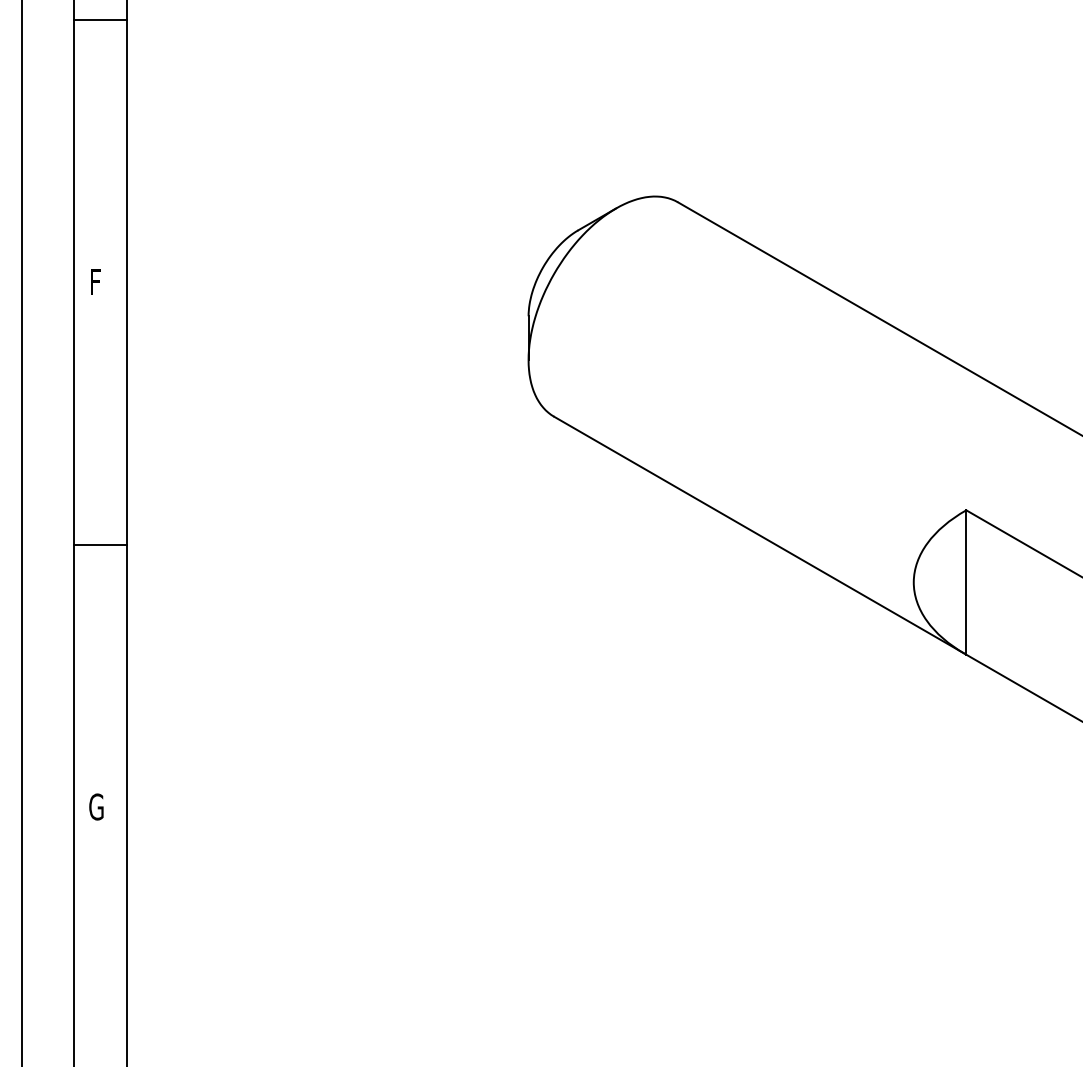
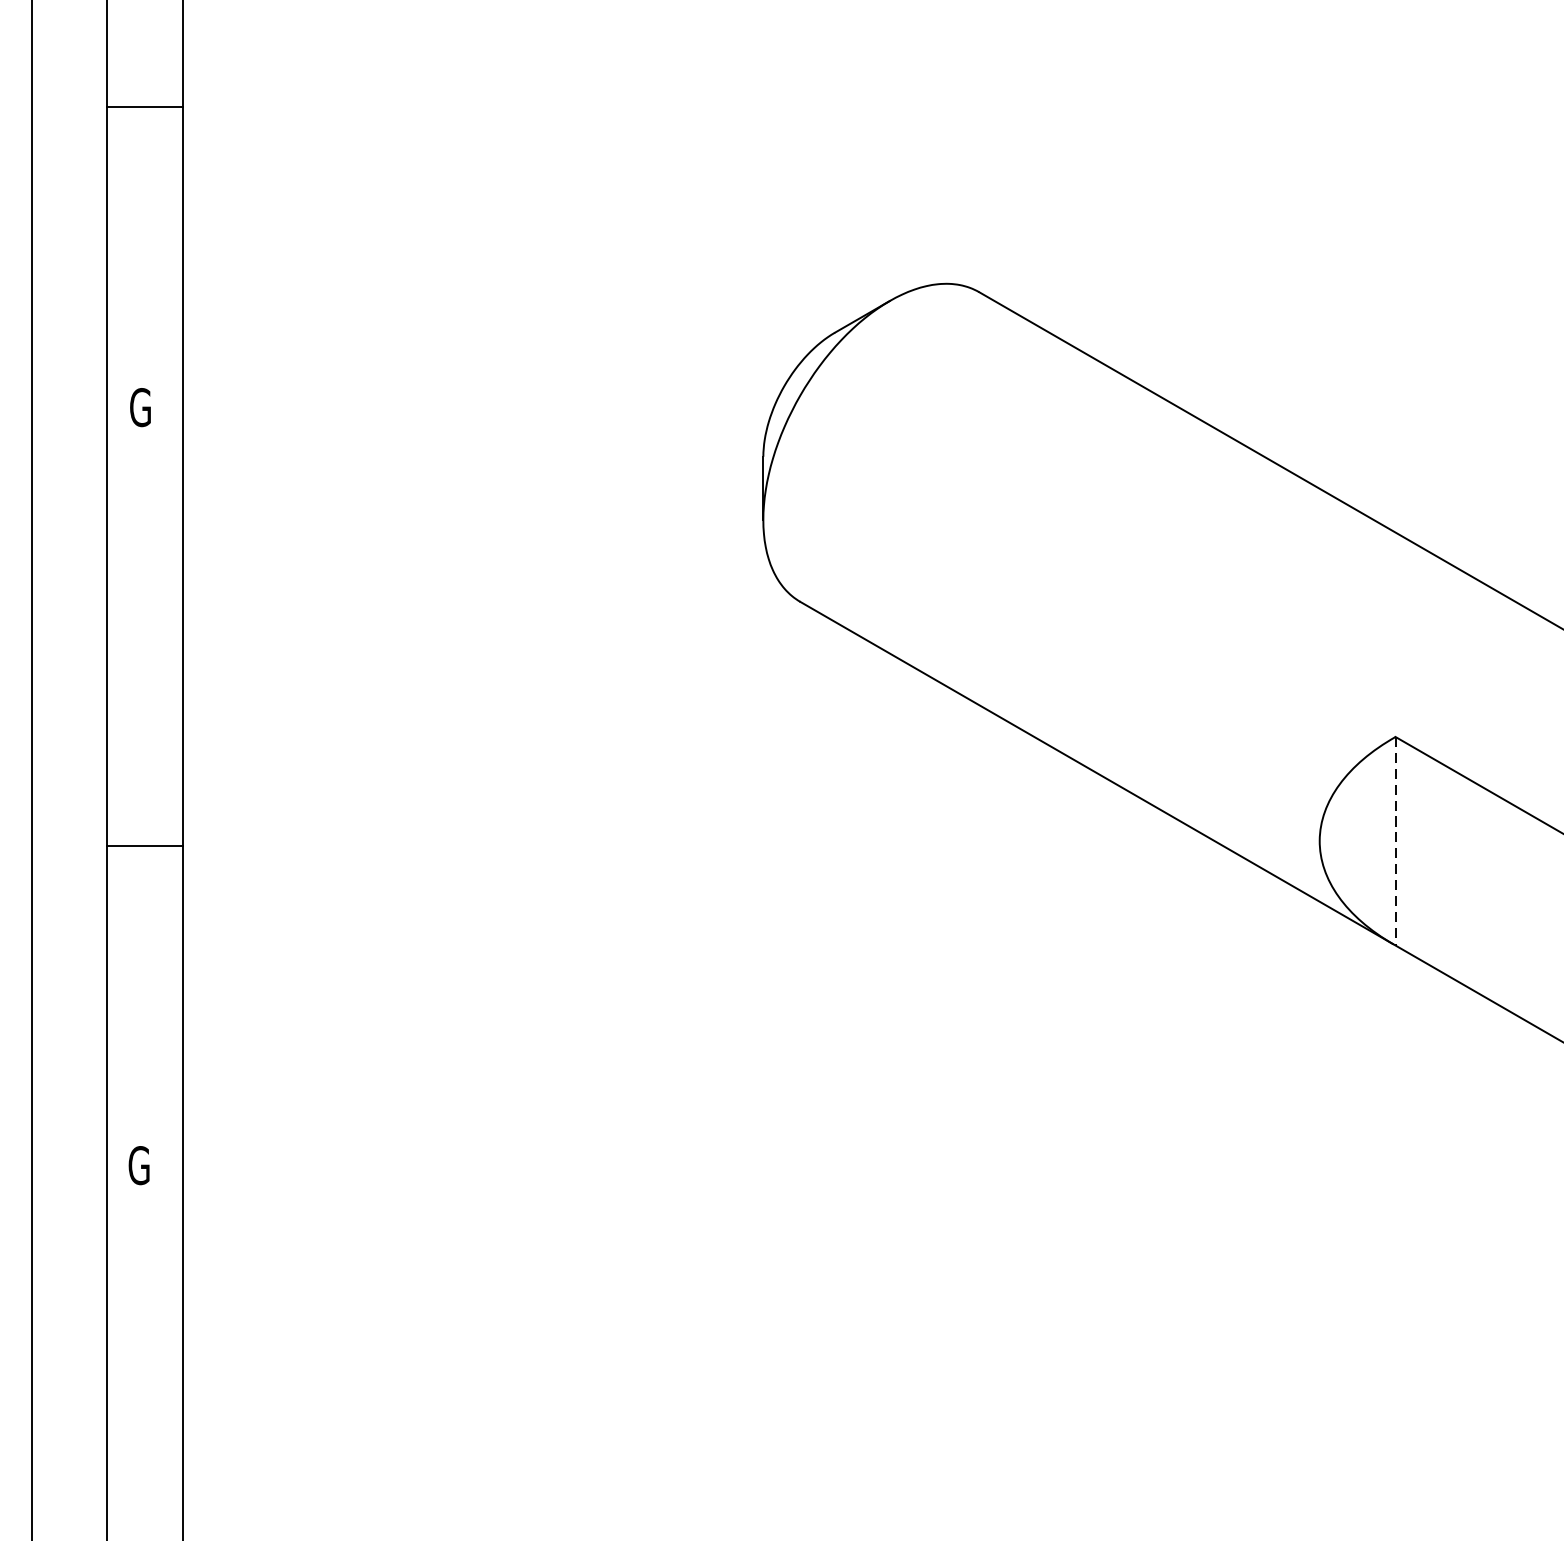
line: (100, 19) -> (145, 106), moved
text: (97, 281) -> (140, 406), F -> G
line: (100, 544) -> (145, 845), moved
line: (966, 582) -> (1395, 841), solid -> dashed

